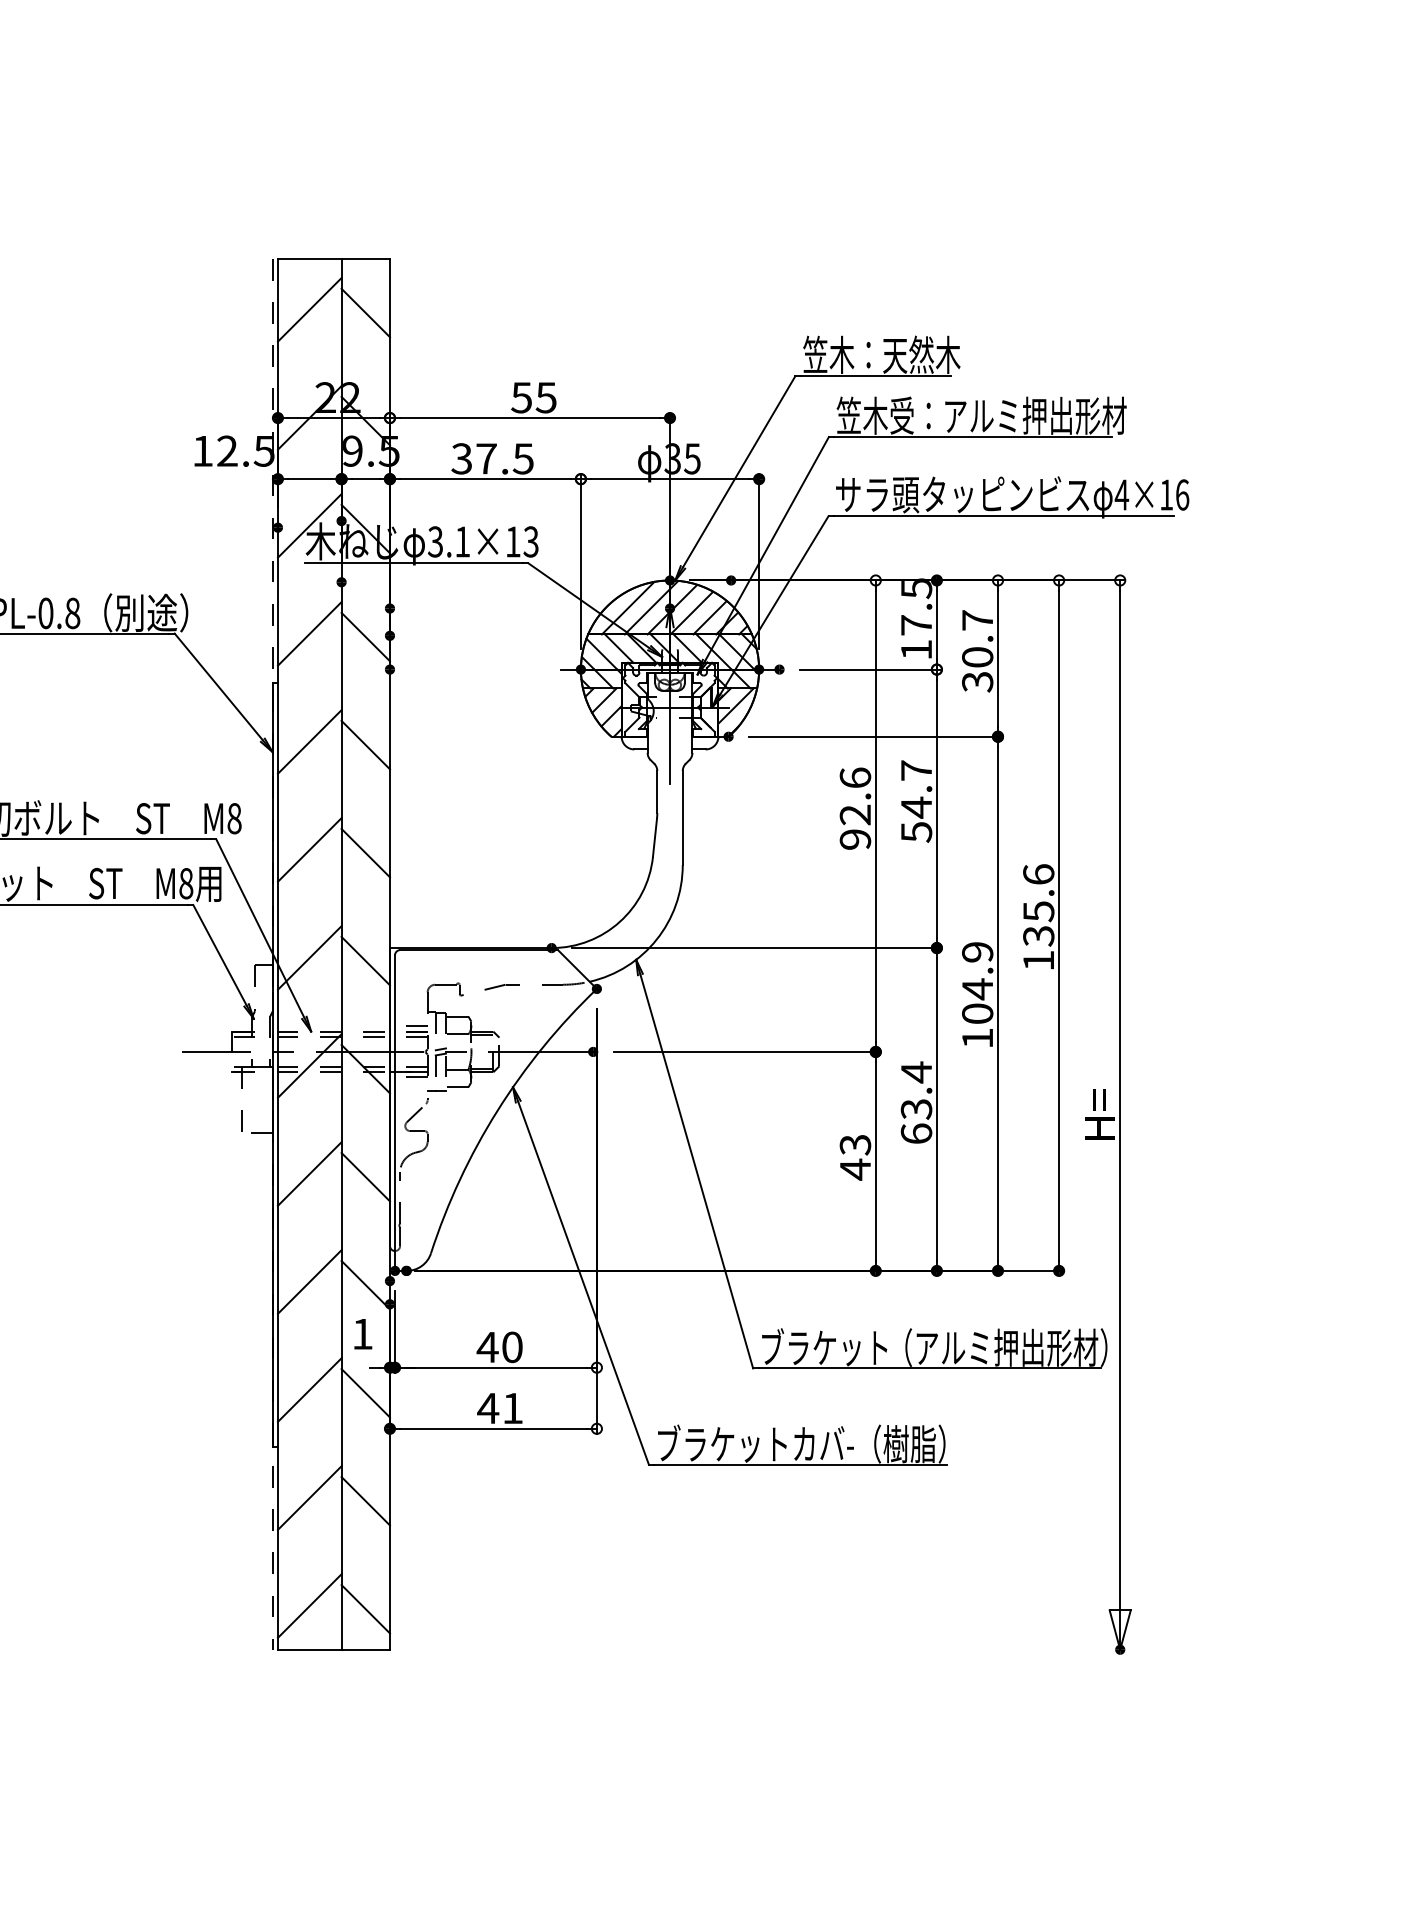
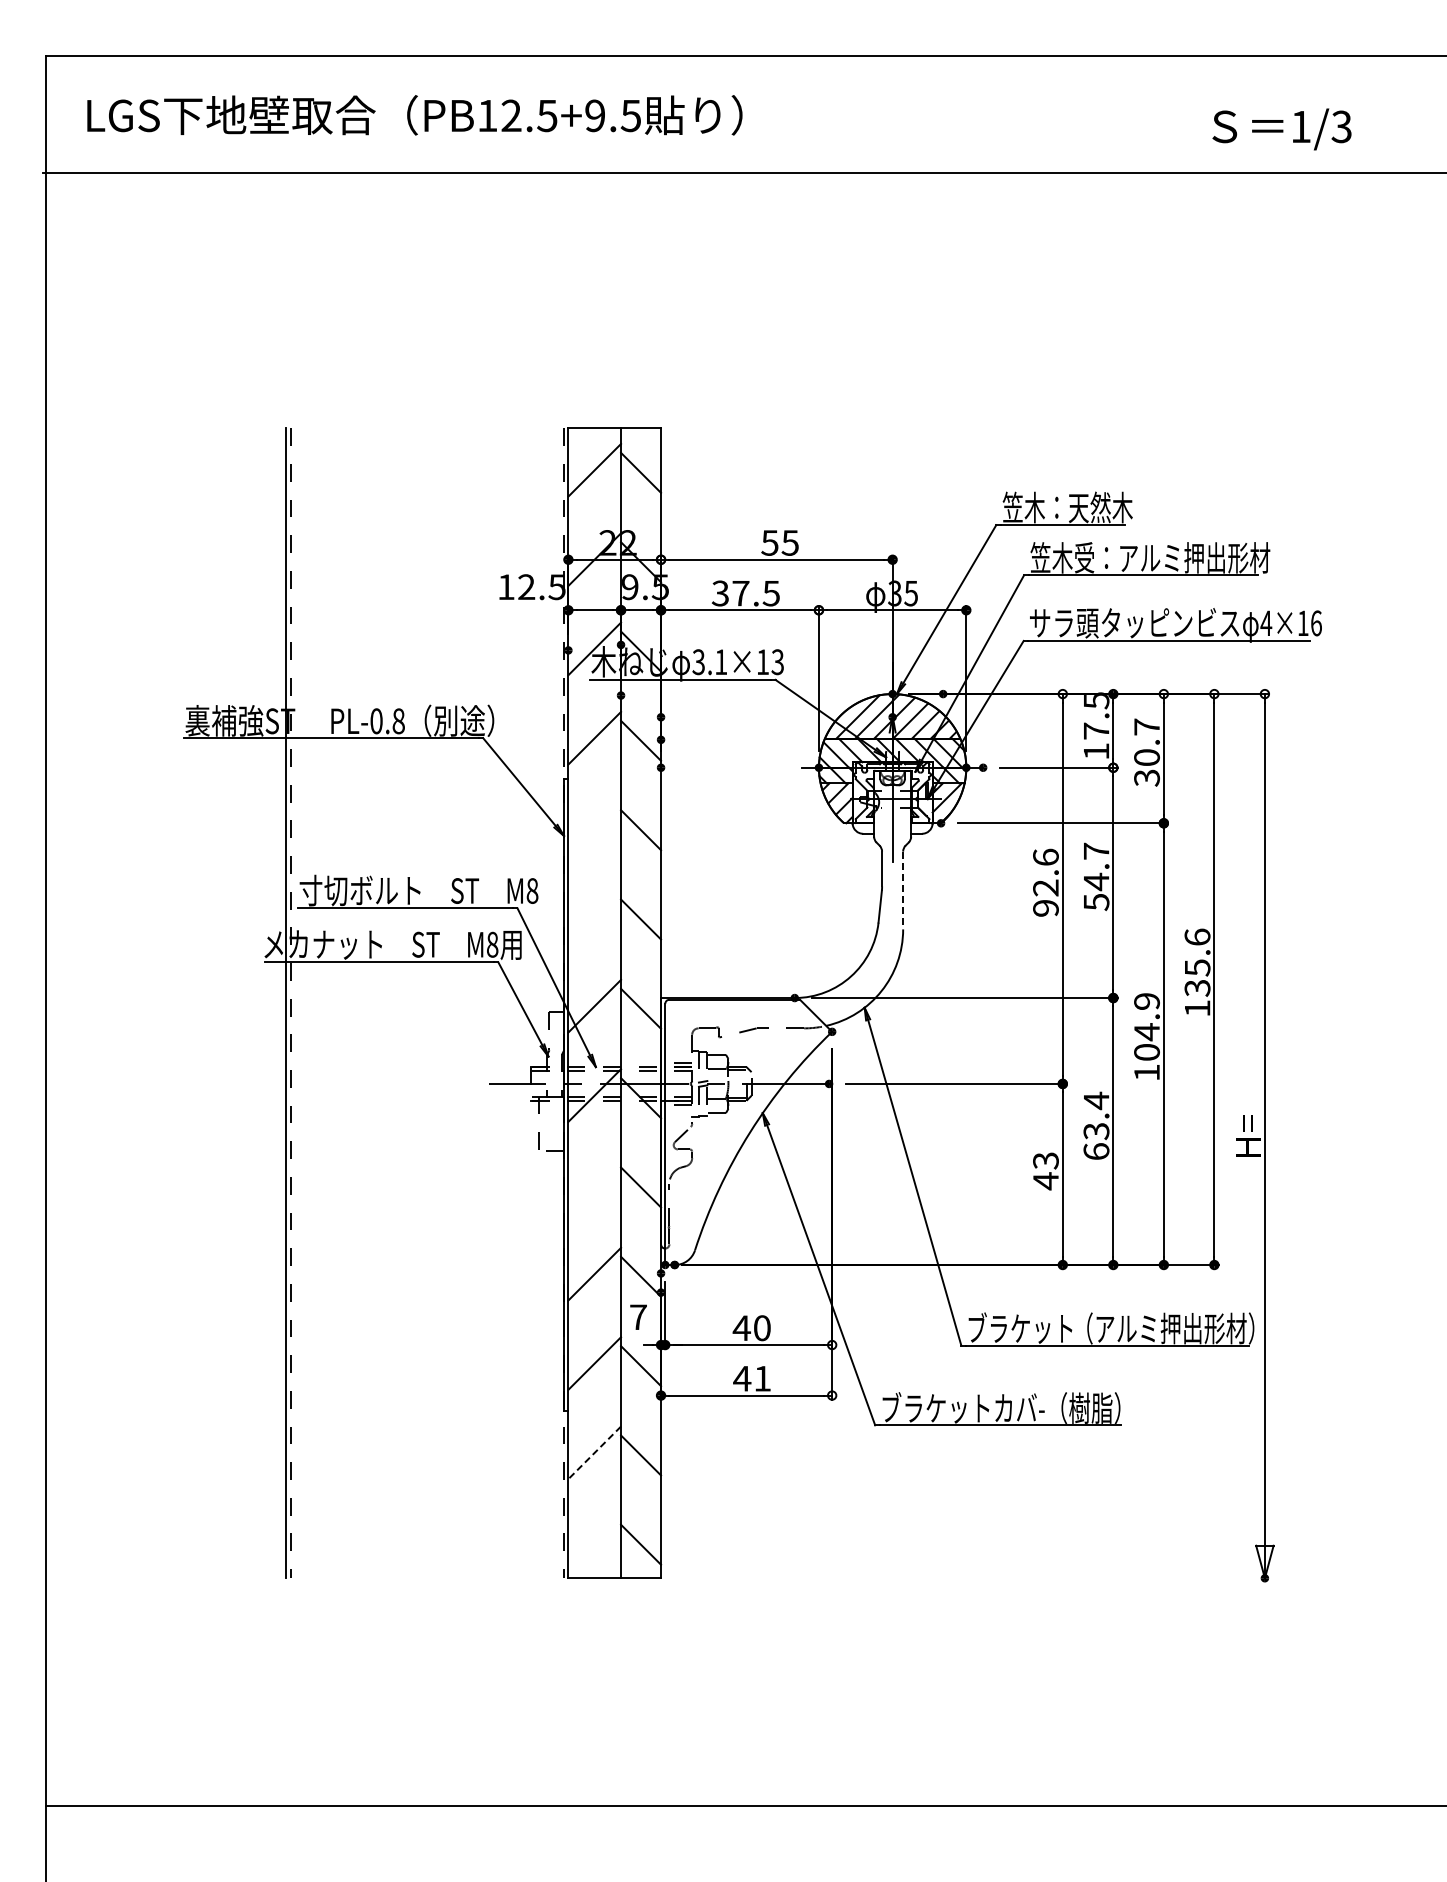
line: (309, 741) -> (594, 827), removed
line: (683, 818) -> (903, 890), solid -> dashed
line: (309, 849) -> (594, 916), removed
line: (309, 1173) -> (594, 1184), removed
text: (362, 1333) -> (638, 1316), 1 -> 7
line: (309, 1498) -> (594, 1453), solid -> dashed
line: (309, 1605) -> (594, 1541), removed

